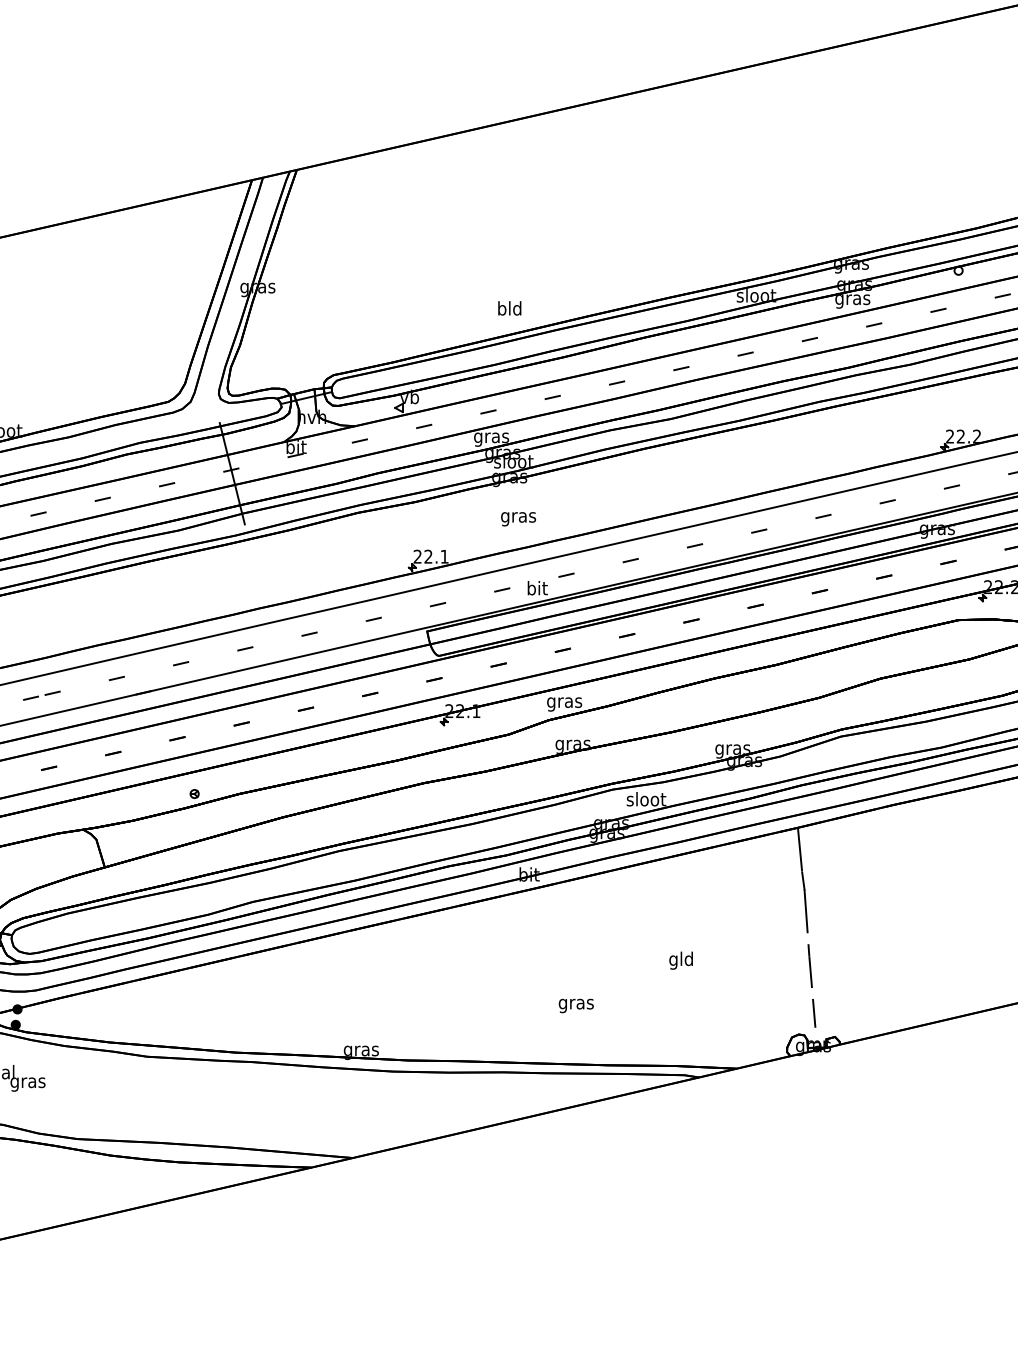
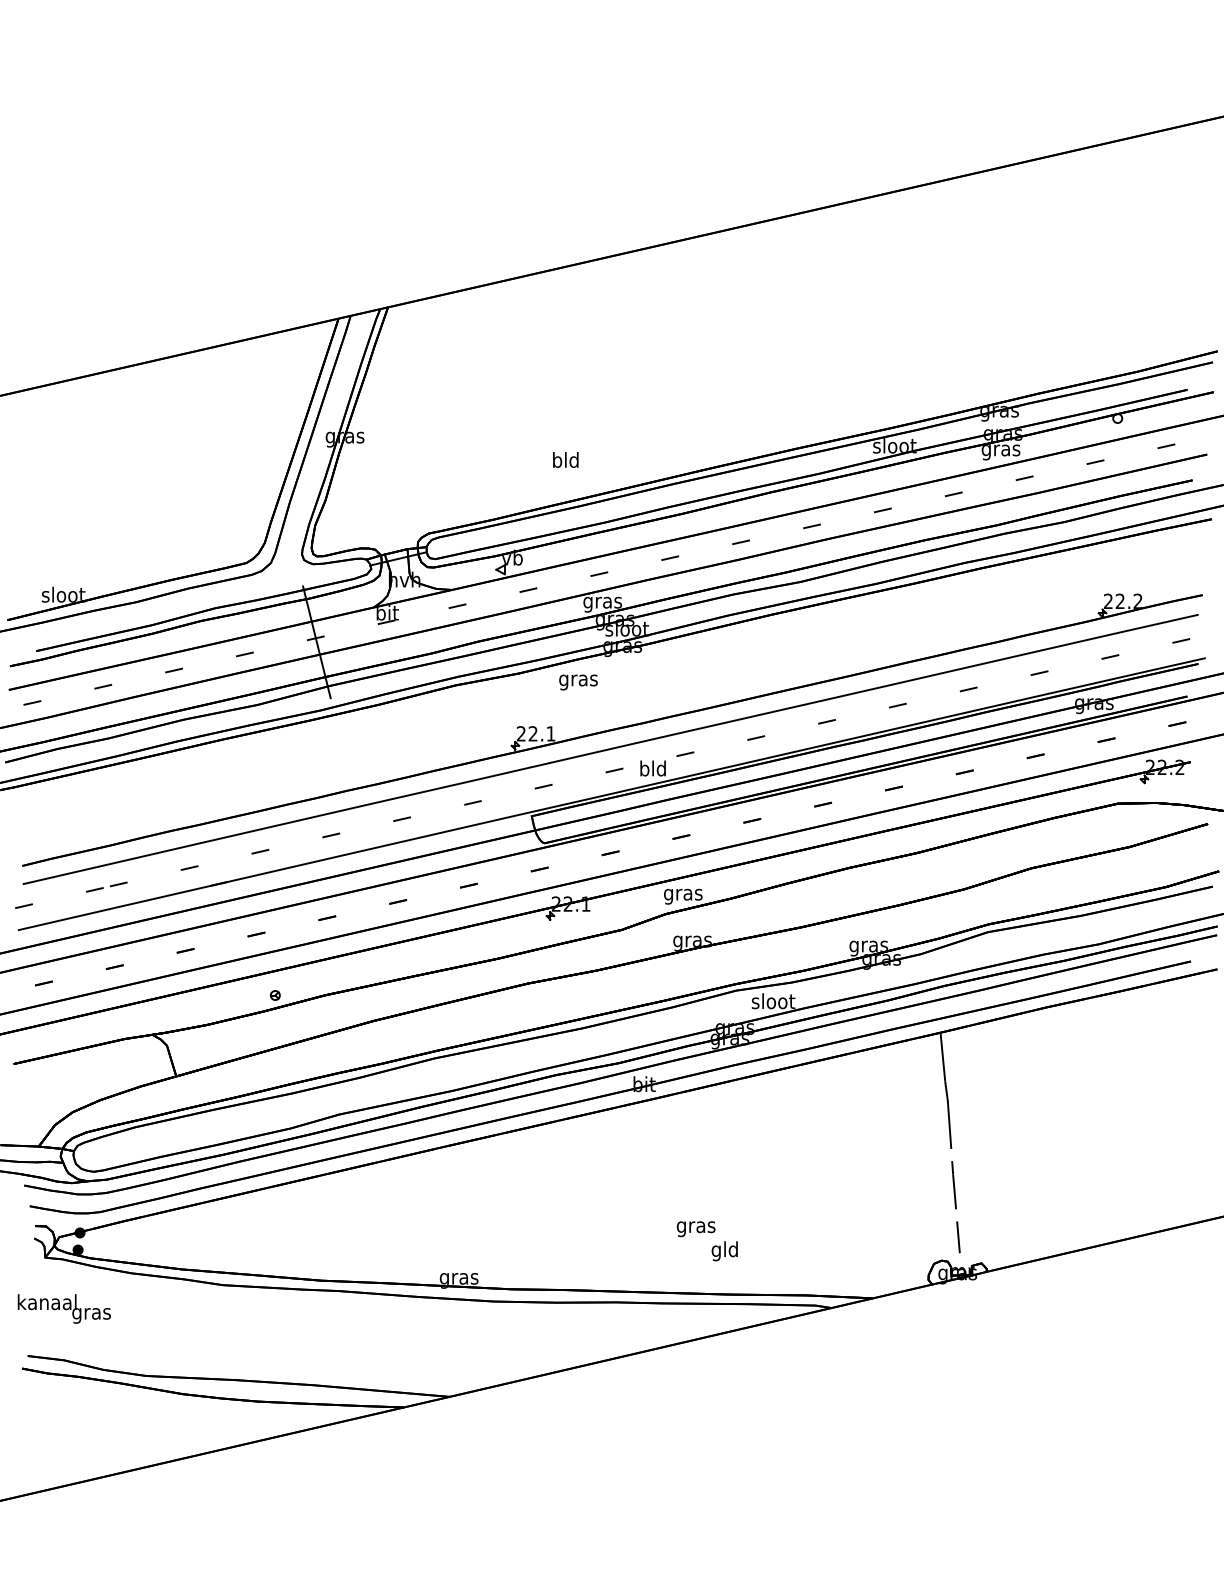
text: (509, 307) -> (565, 459), moved
text: (518, 519) -> (578, 682), moved
text: (536, 588) -> (652, 768), bit -> bld
text: (680, 960) -> (724, 1251), moved

